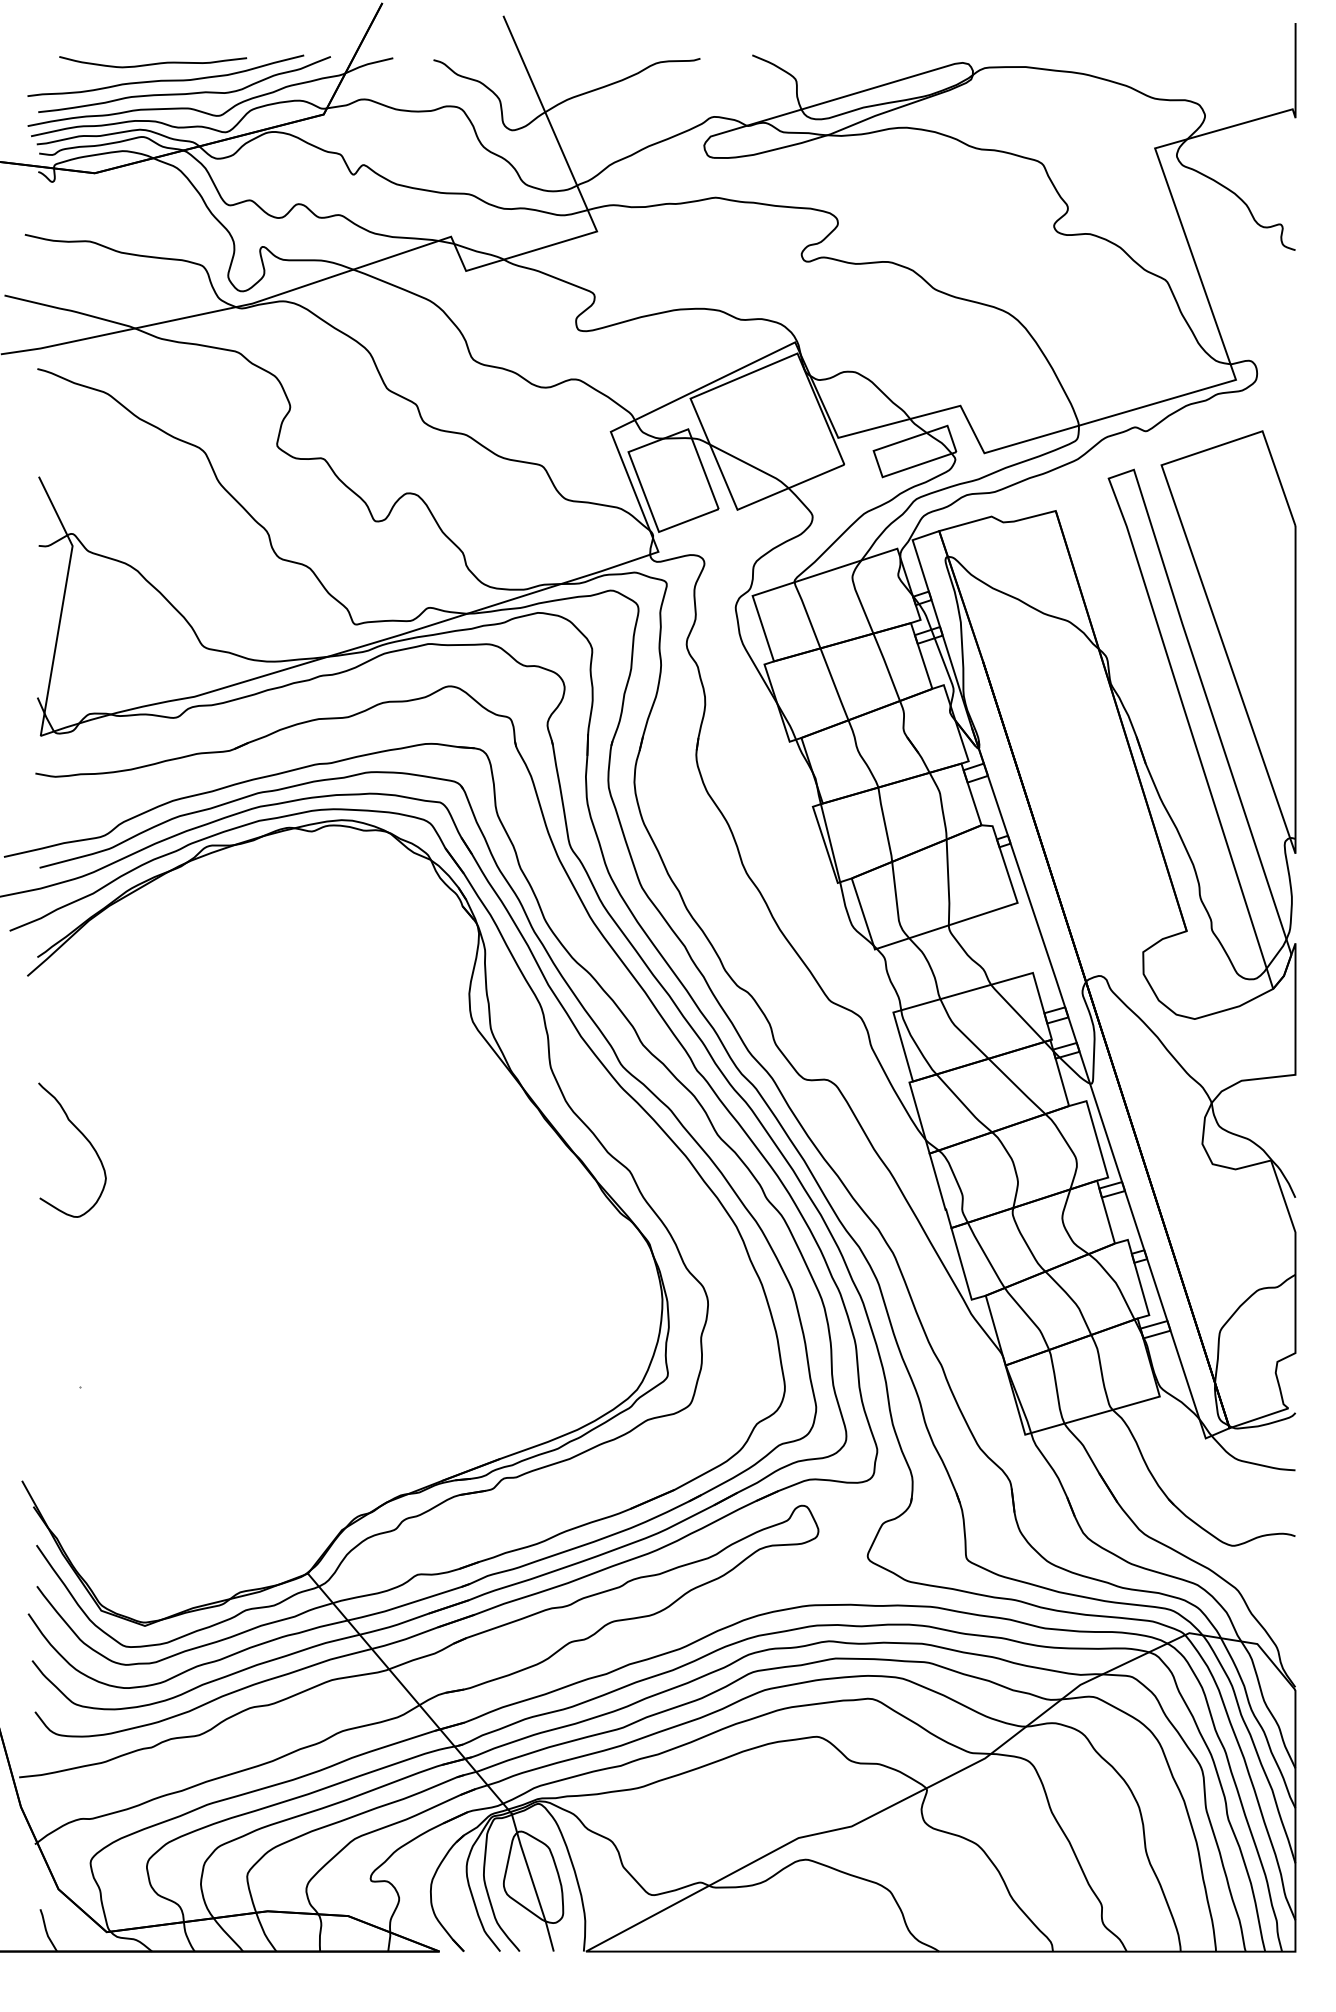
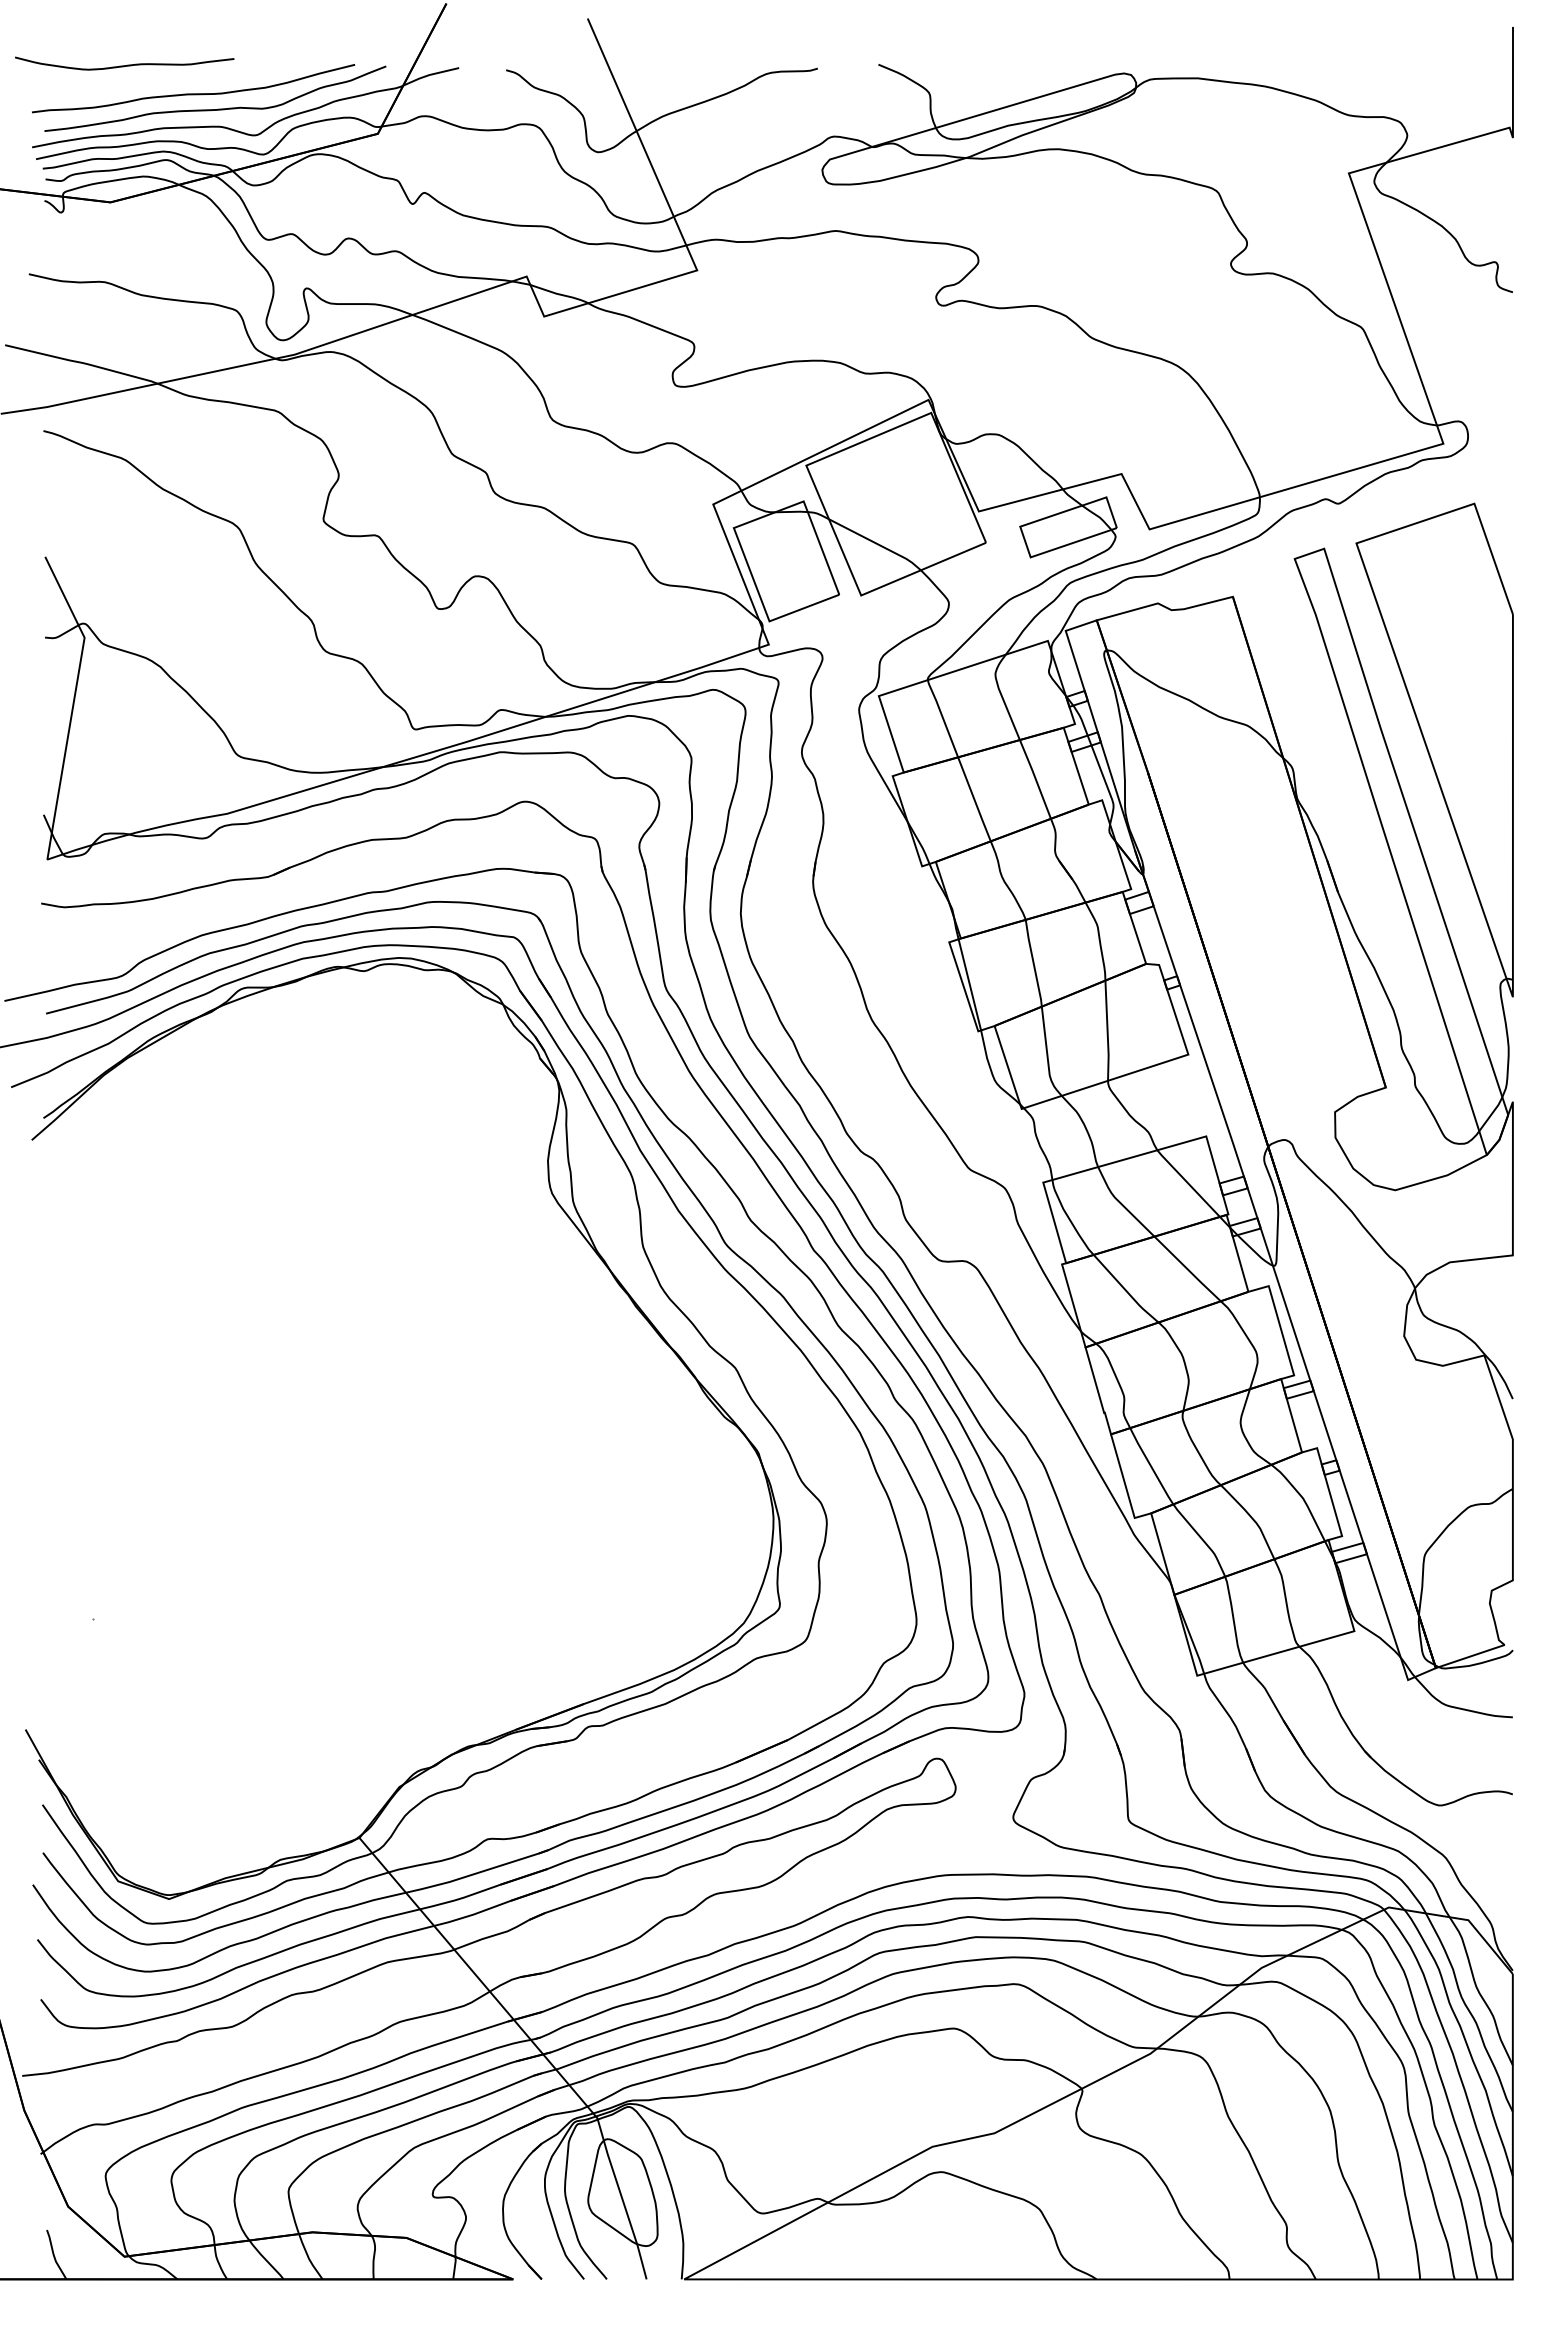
curve: (152, 63) -> (124, 65), moved
curve: (87, 1140) -> (101, 1332), removed

